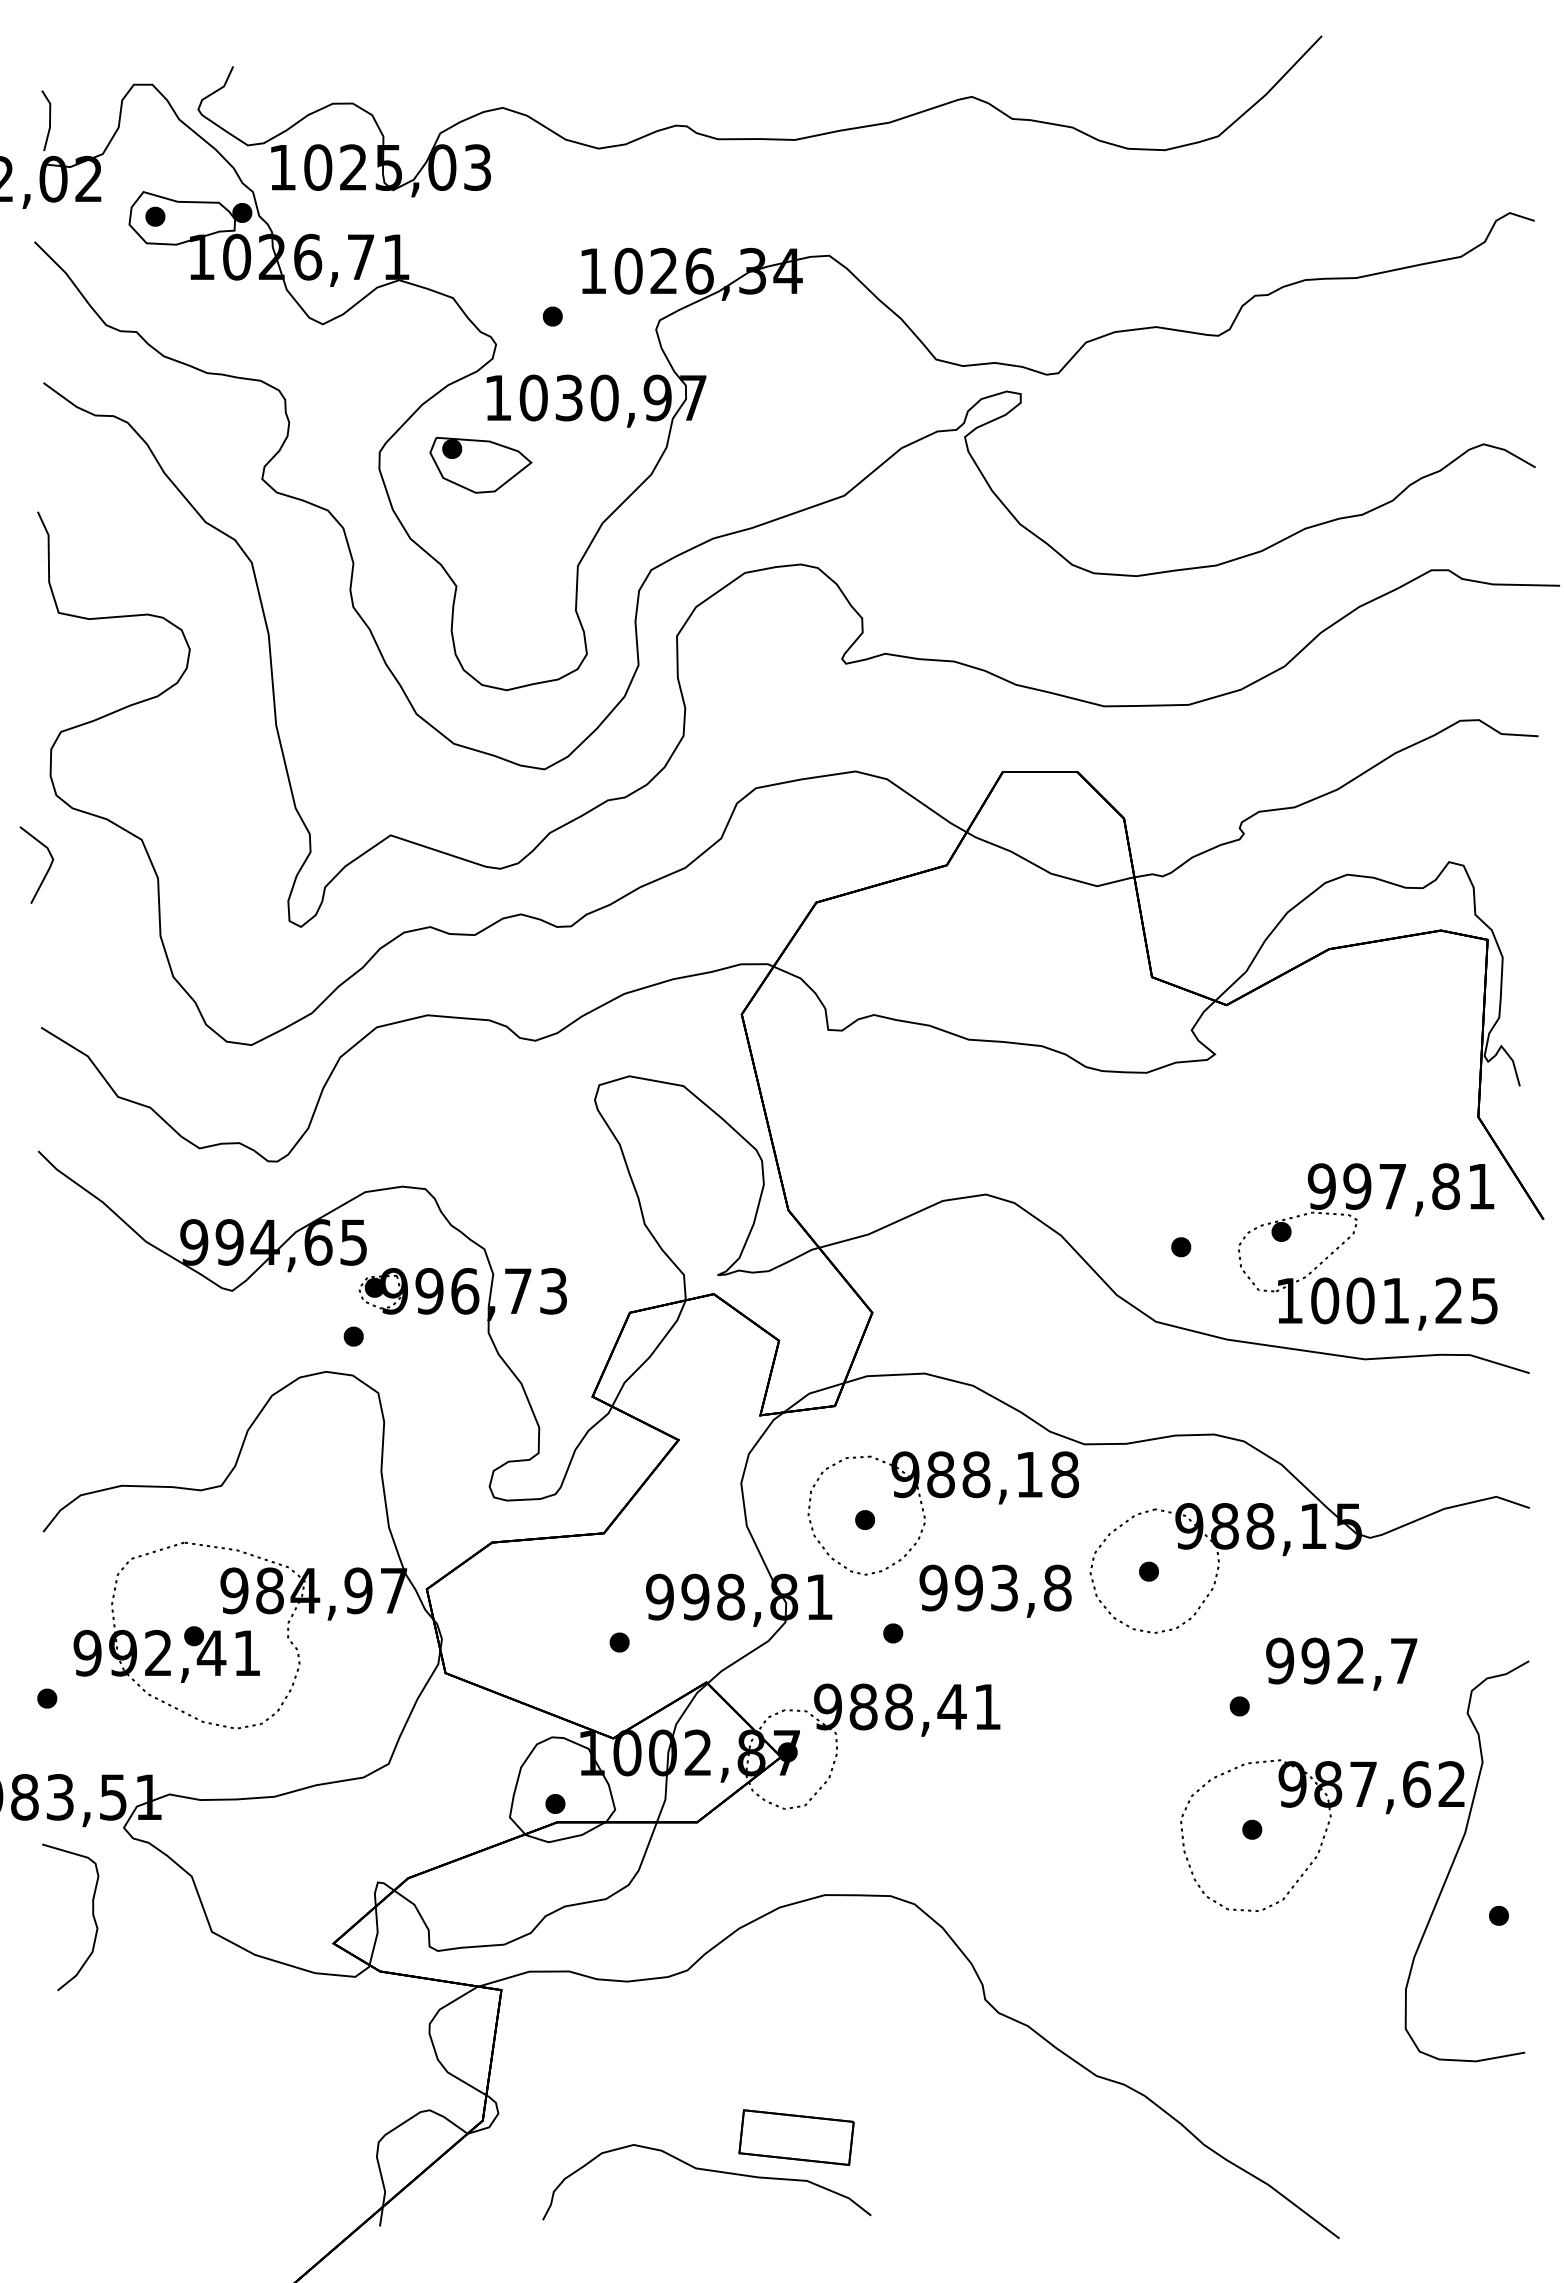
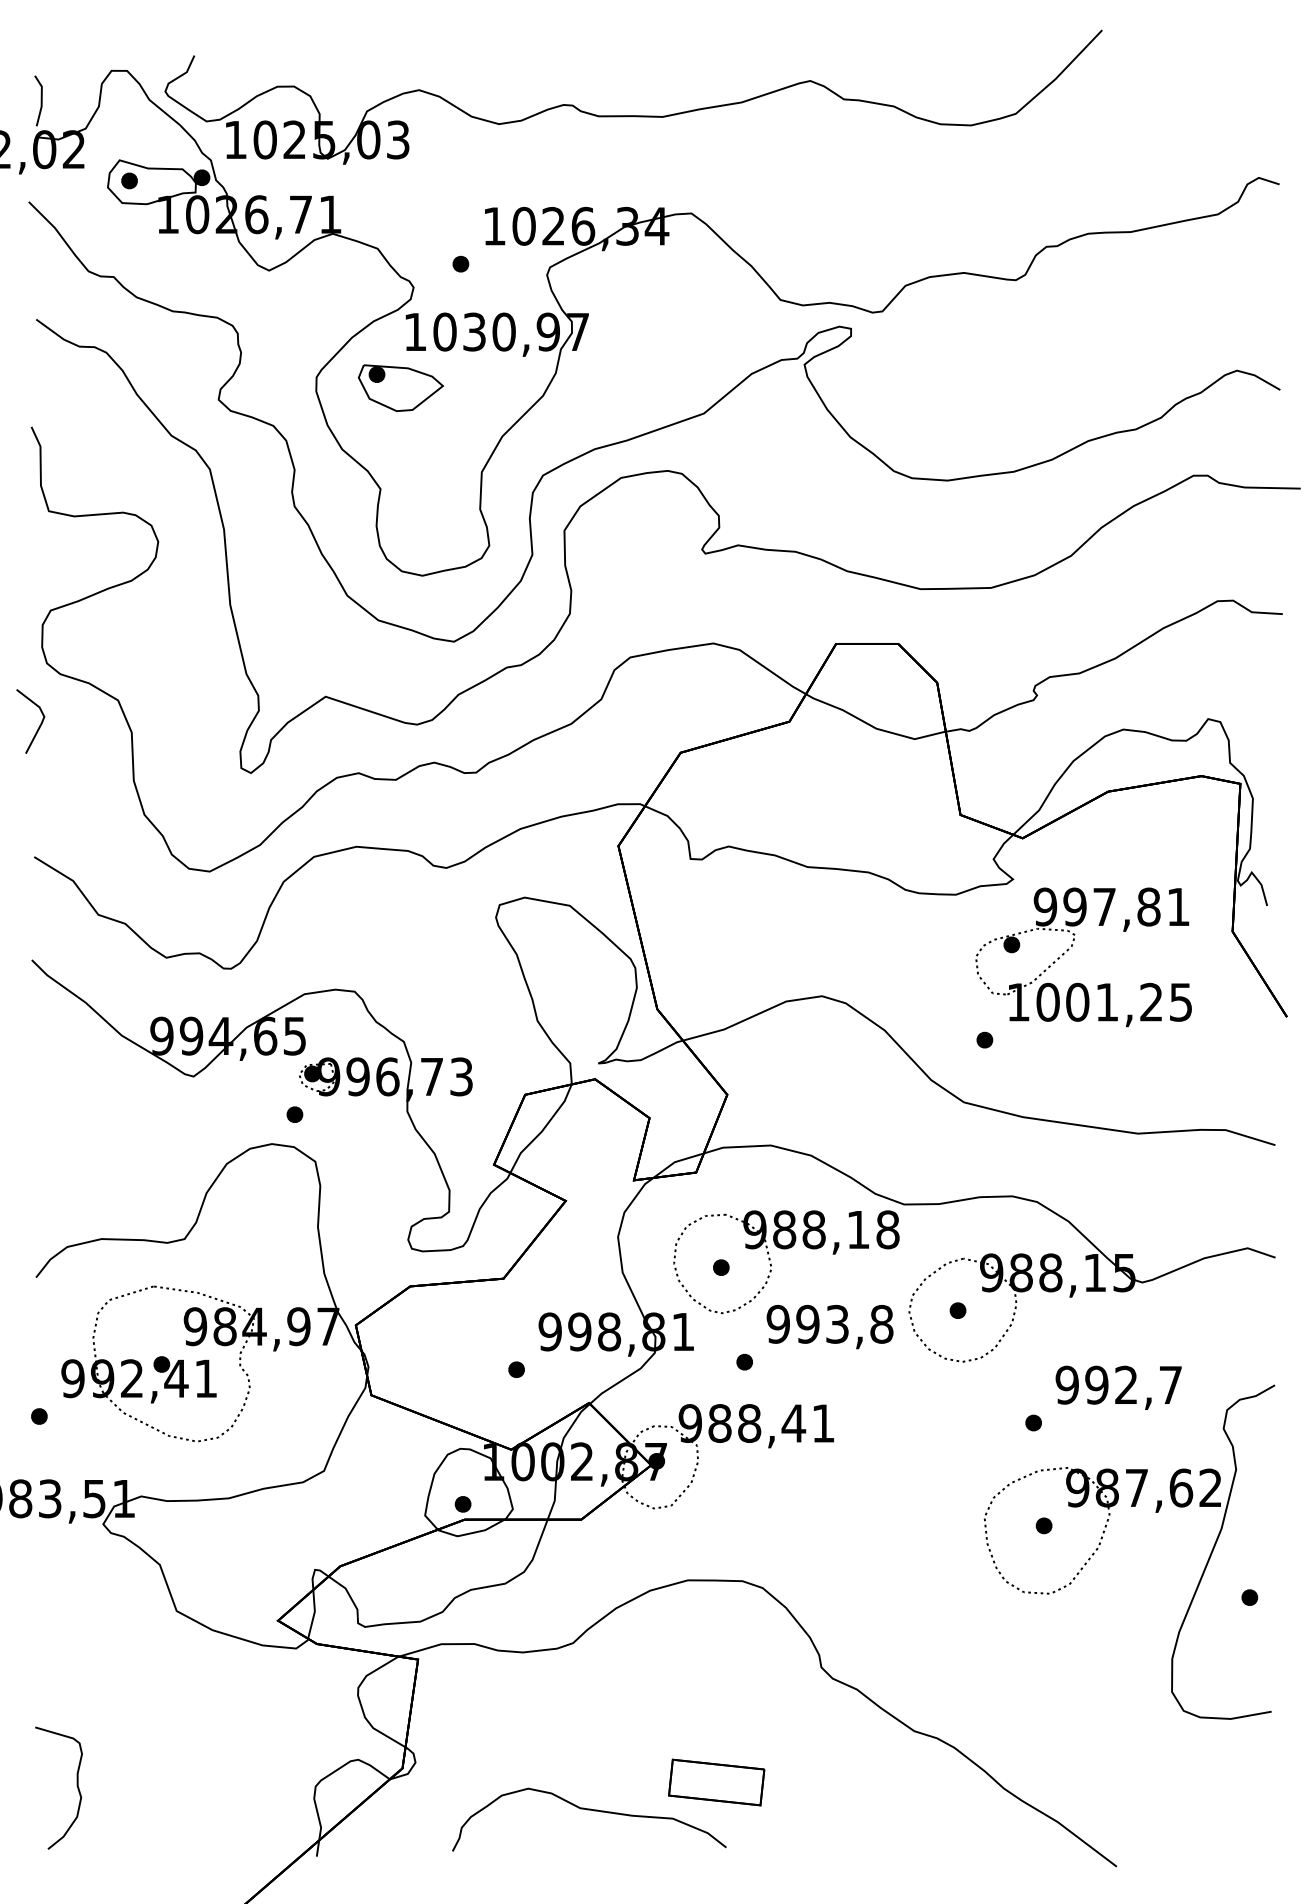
part: (1354, 1233) -> (1072, 946), moved
curve: (92, 1916) -> (77, 1787), moved
part: (796, 2137) -> (716, 1782), moved

